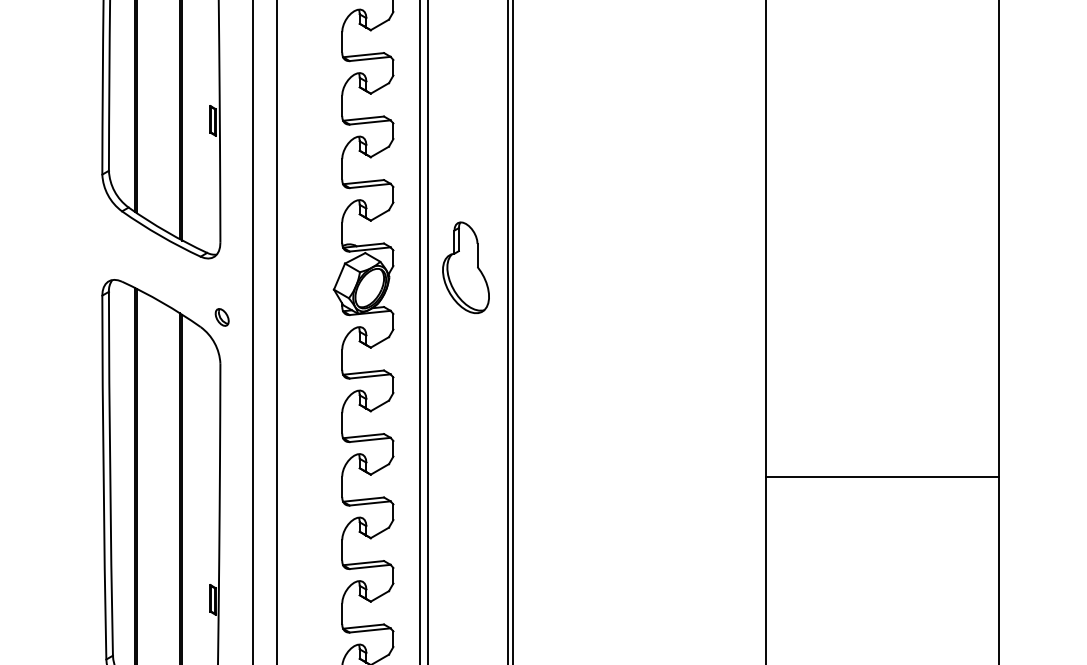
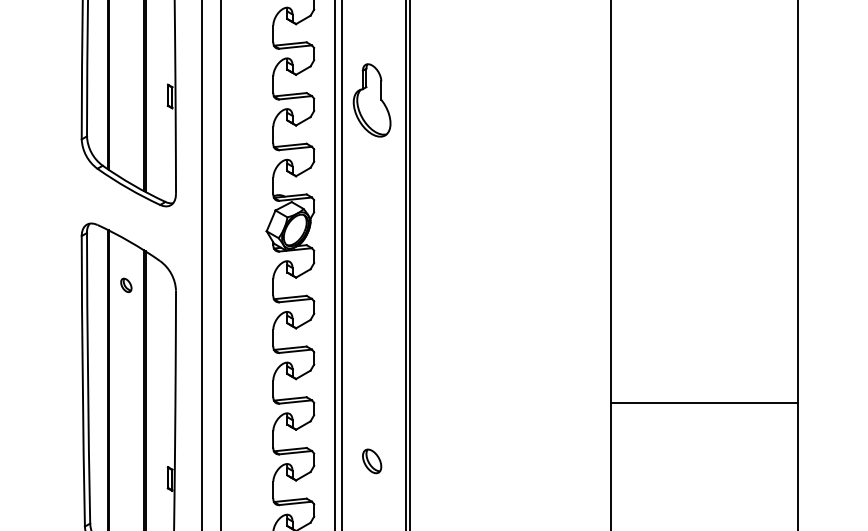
part: (465, 267) -> (371, 100), moved
part: (221, 317) -> (125, 285), moved
line: (881, 476) -> (703, 402), moved
part: (465, 577) -> (371, 461), added

